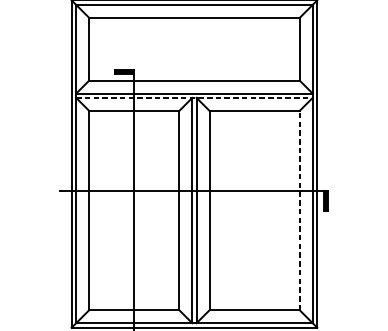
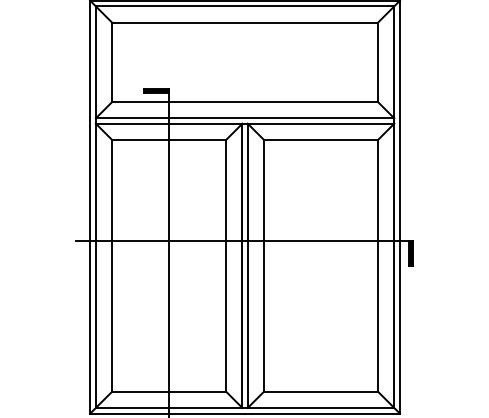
line: (194, 97) -> (245, 123), dashed -> solid
line: (299, 210) -> (377, 265), dashed -> solid

